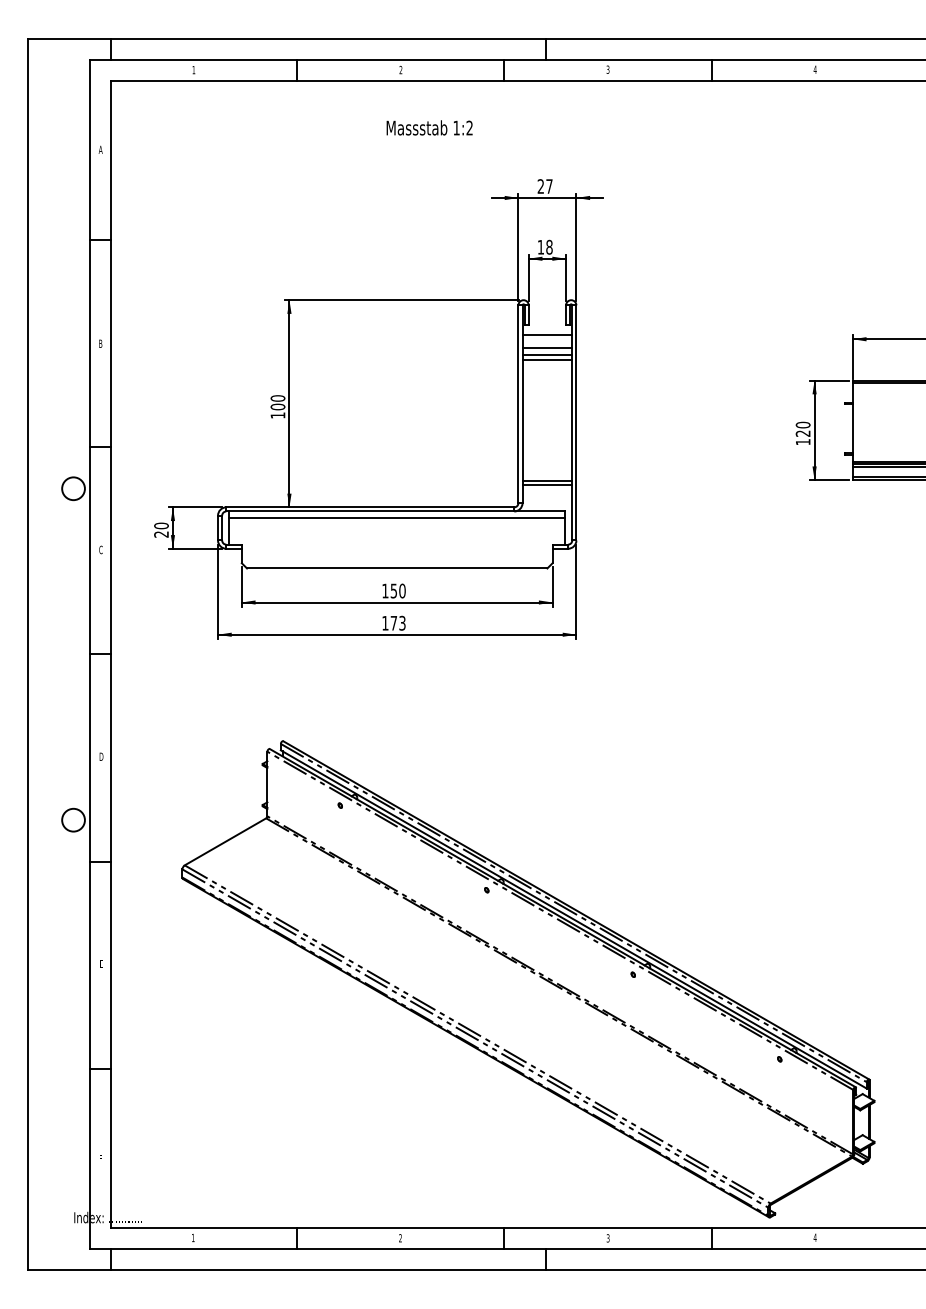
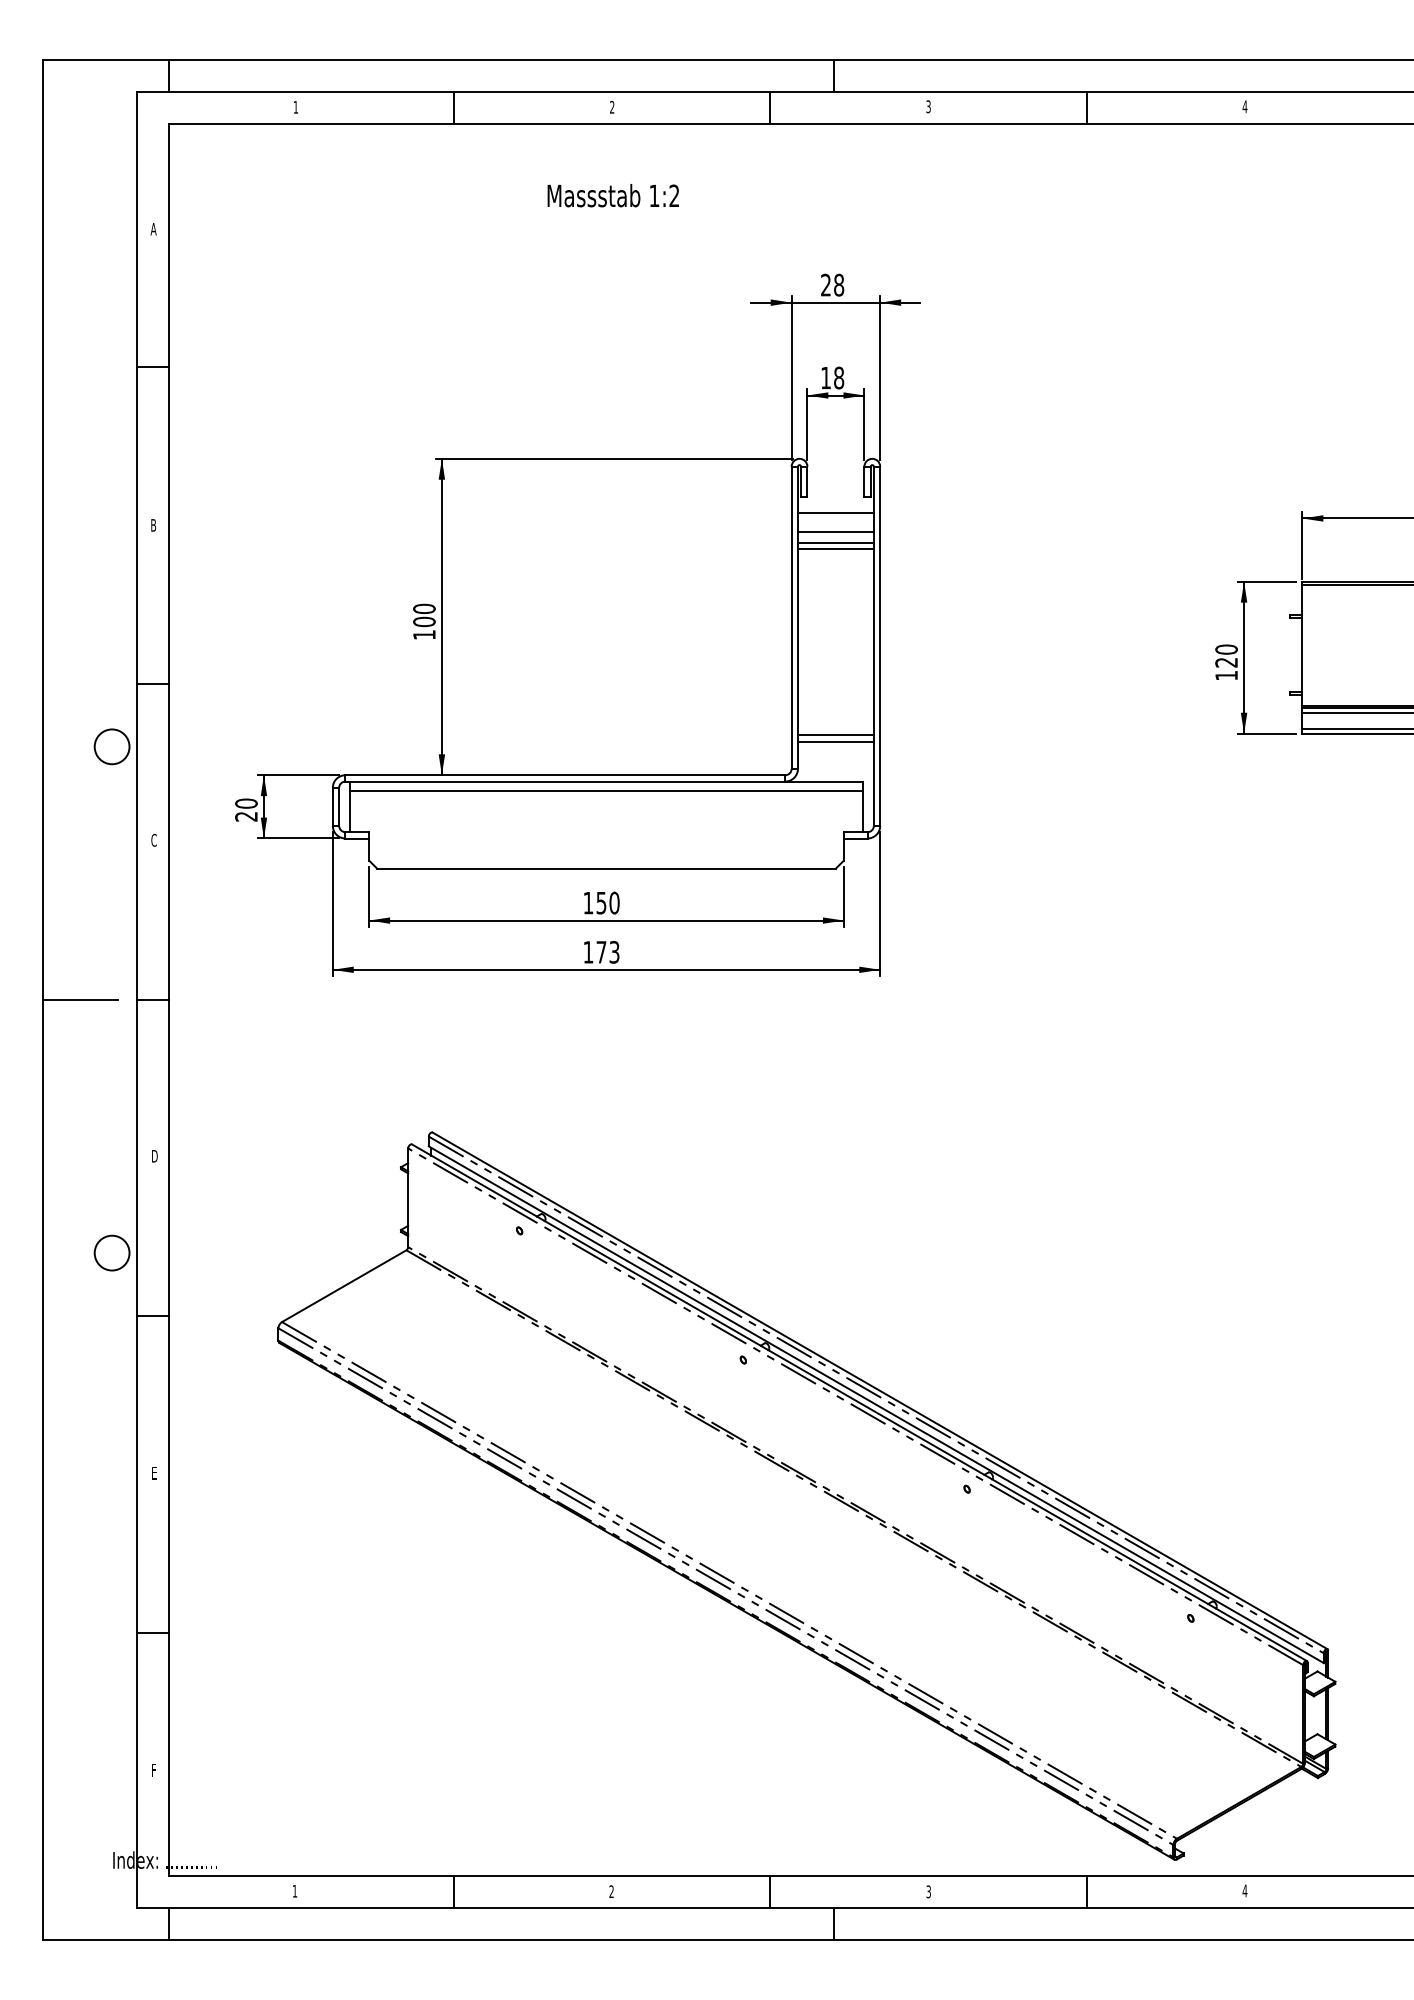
text: (429, 127) -> (613, 195), moved
text: (549, 186) -> (839, 285), 27 -> 28
line: (52, 654) -> (79, 1000), added

